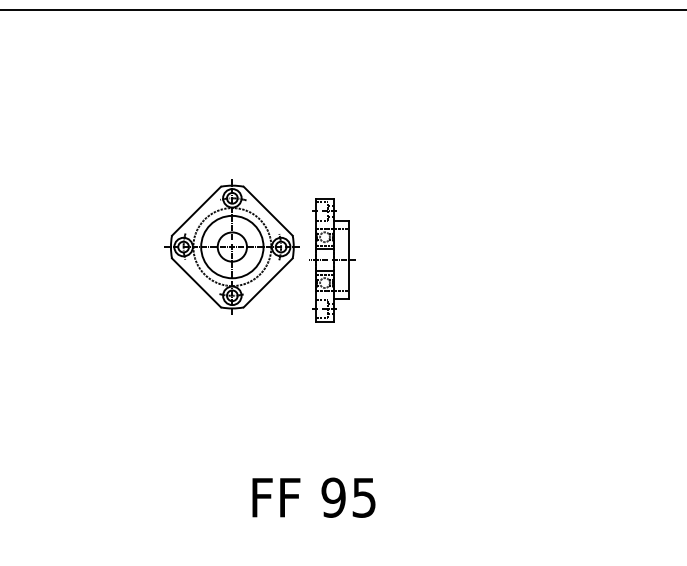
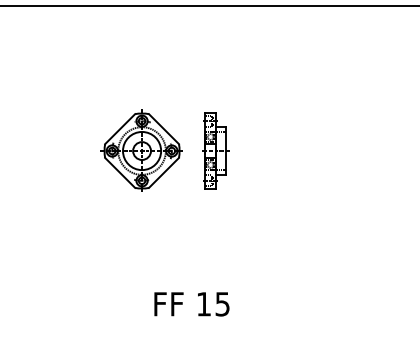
part: (332, 259) -> (215, 150), moved
text: (332, 498) -> (203, 304), 95 -> 15

